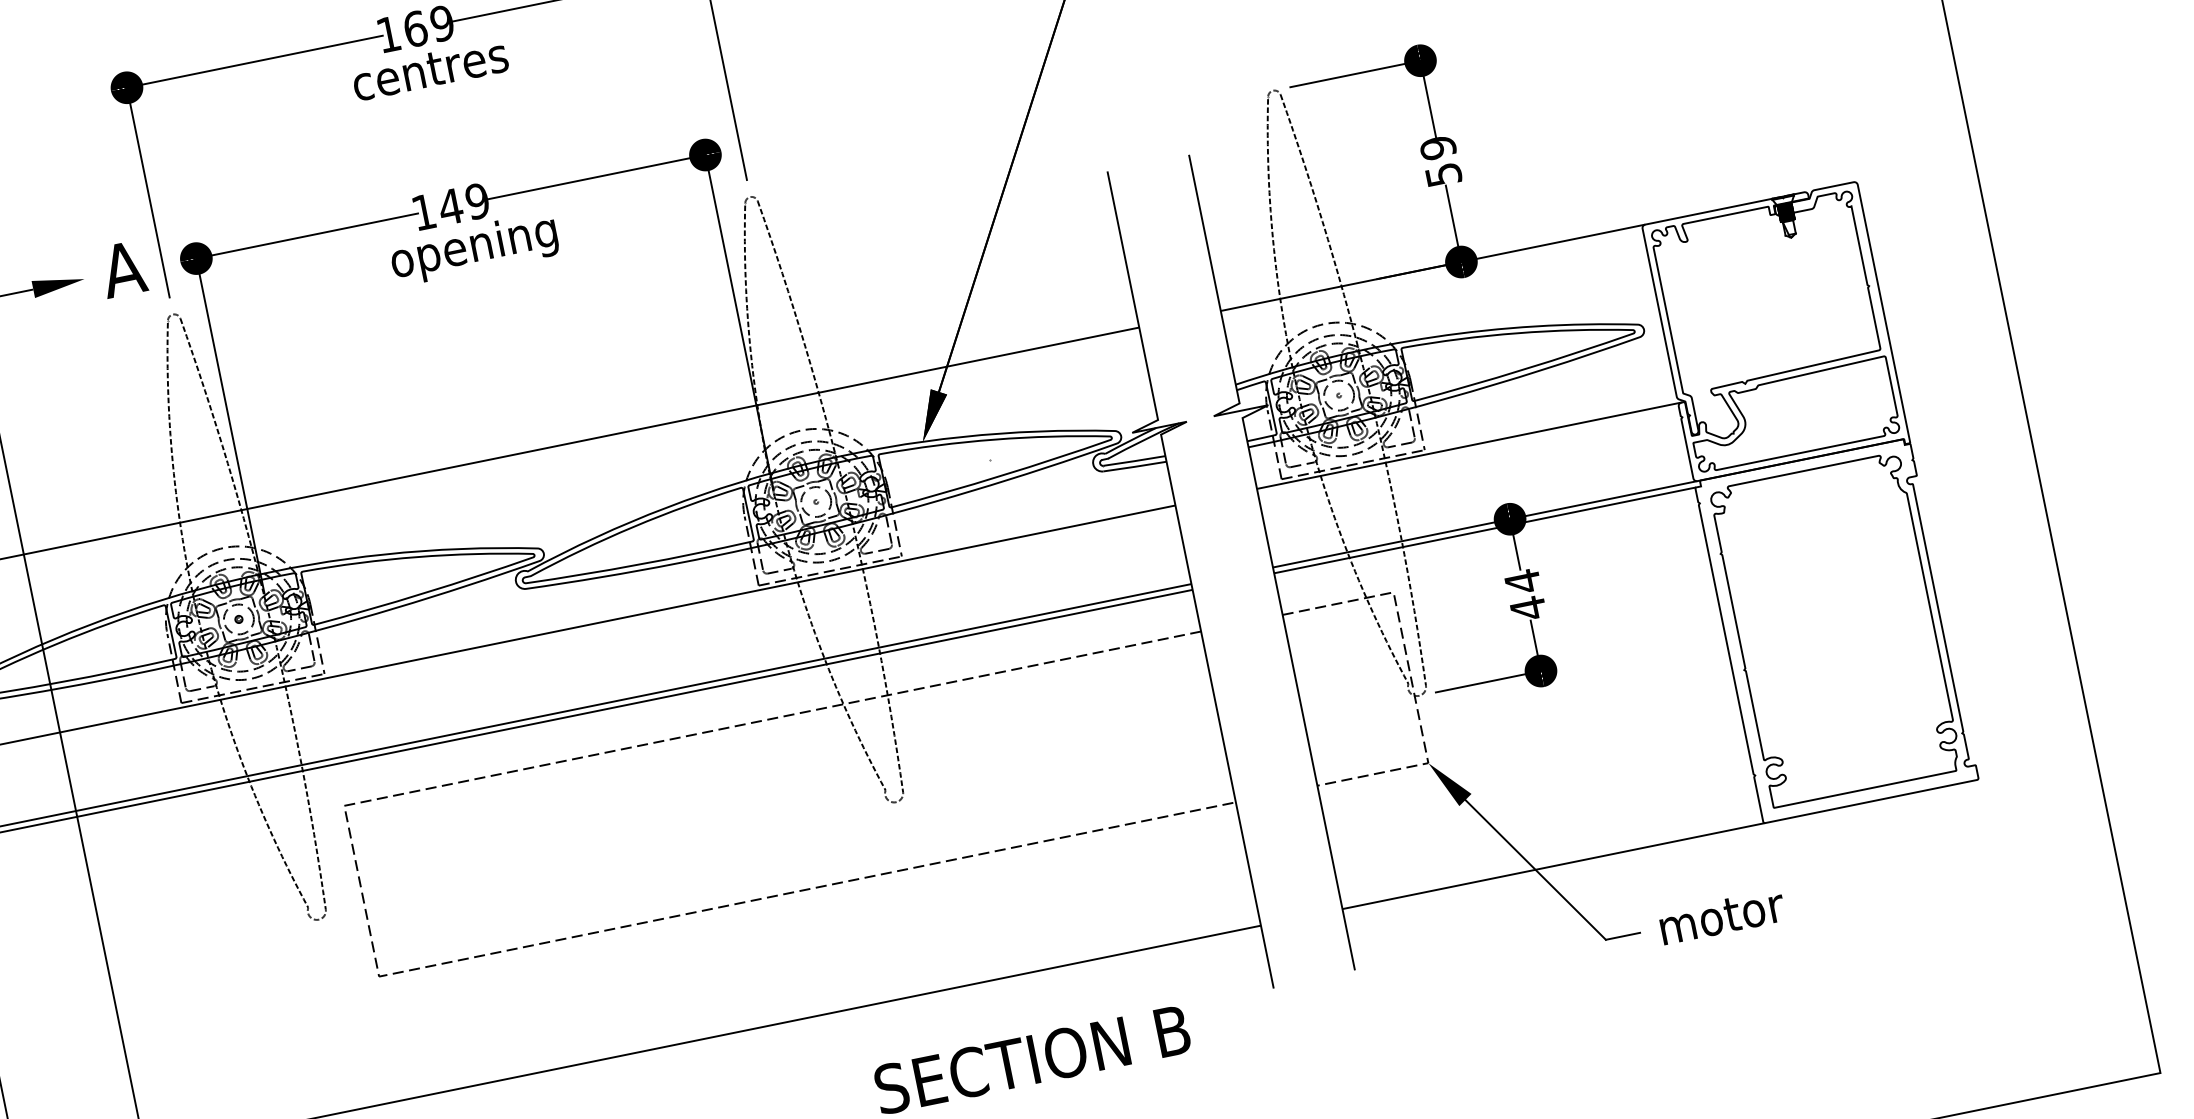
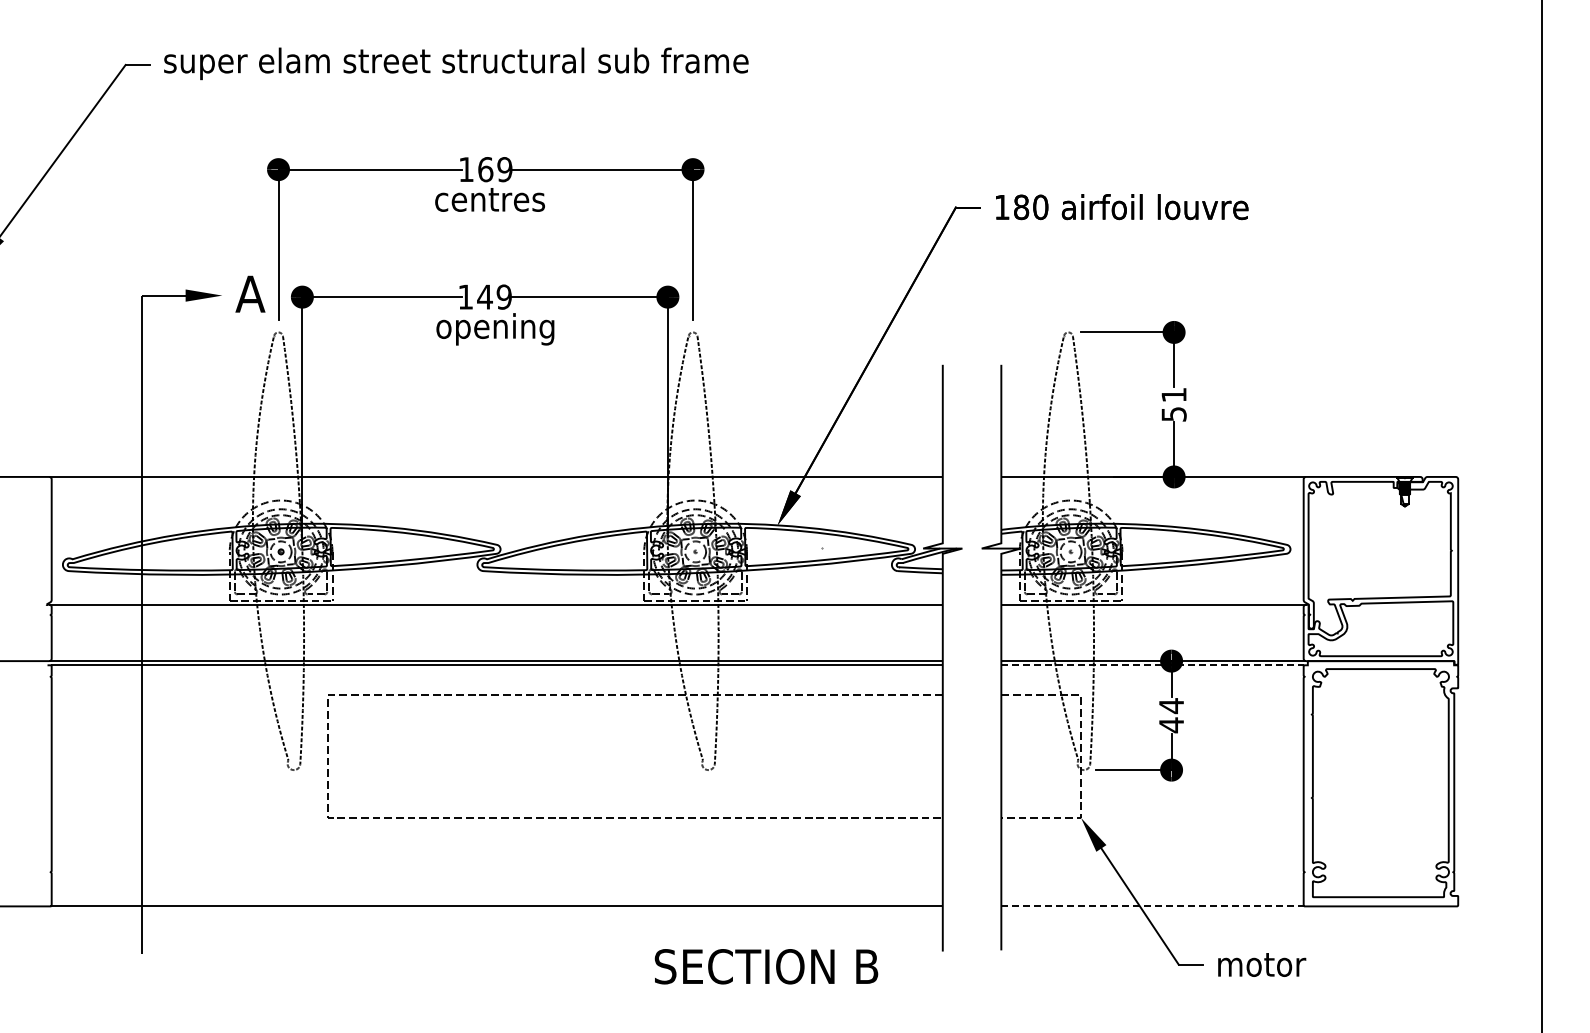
text: (1437, 147) -> (1173, 394), 59 -> 51
line: (1486, 530) -> (1153, 665), solid -> dashed
line: (1554, 866) -> (1153, 906), solid -> dashed

